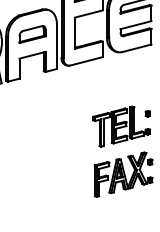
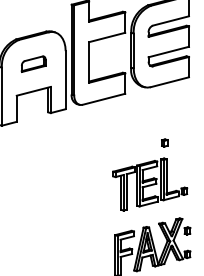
part: (32, 34) -> (33, 64), size x0.7
part: (147, 113) -> (164, 142), moved

